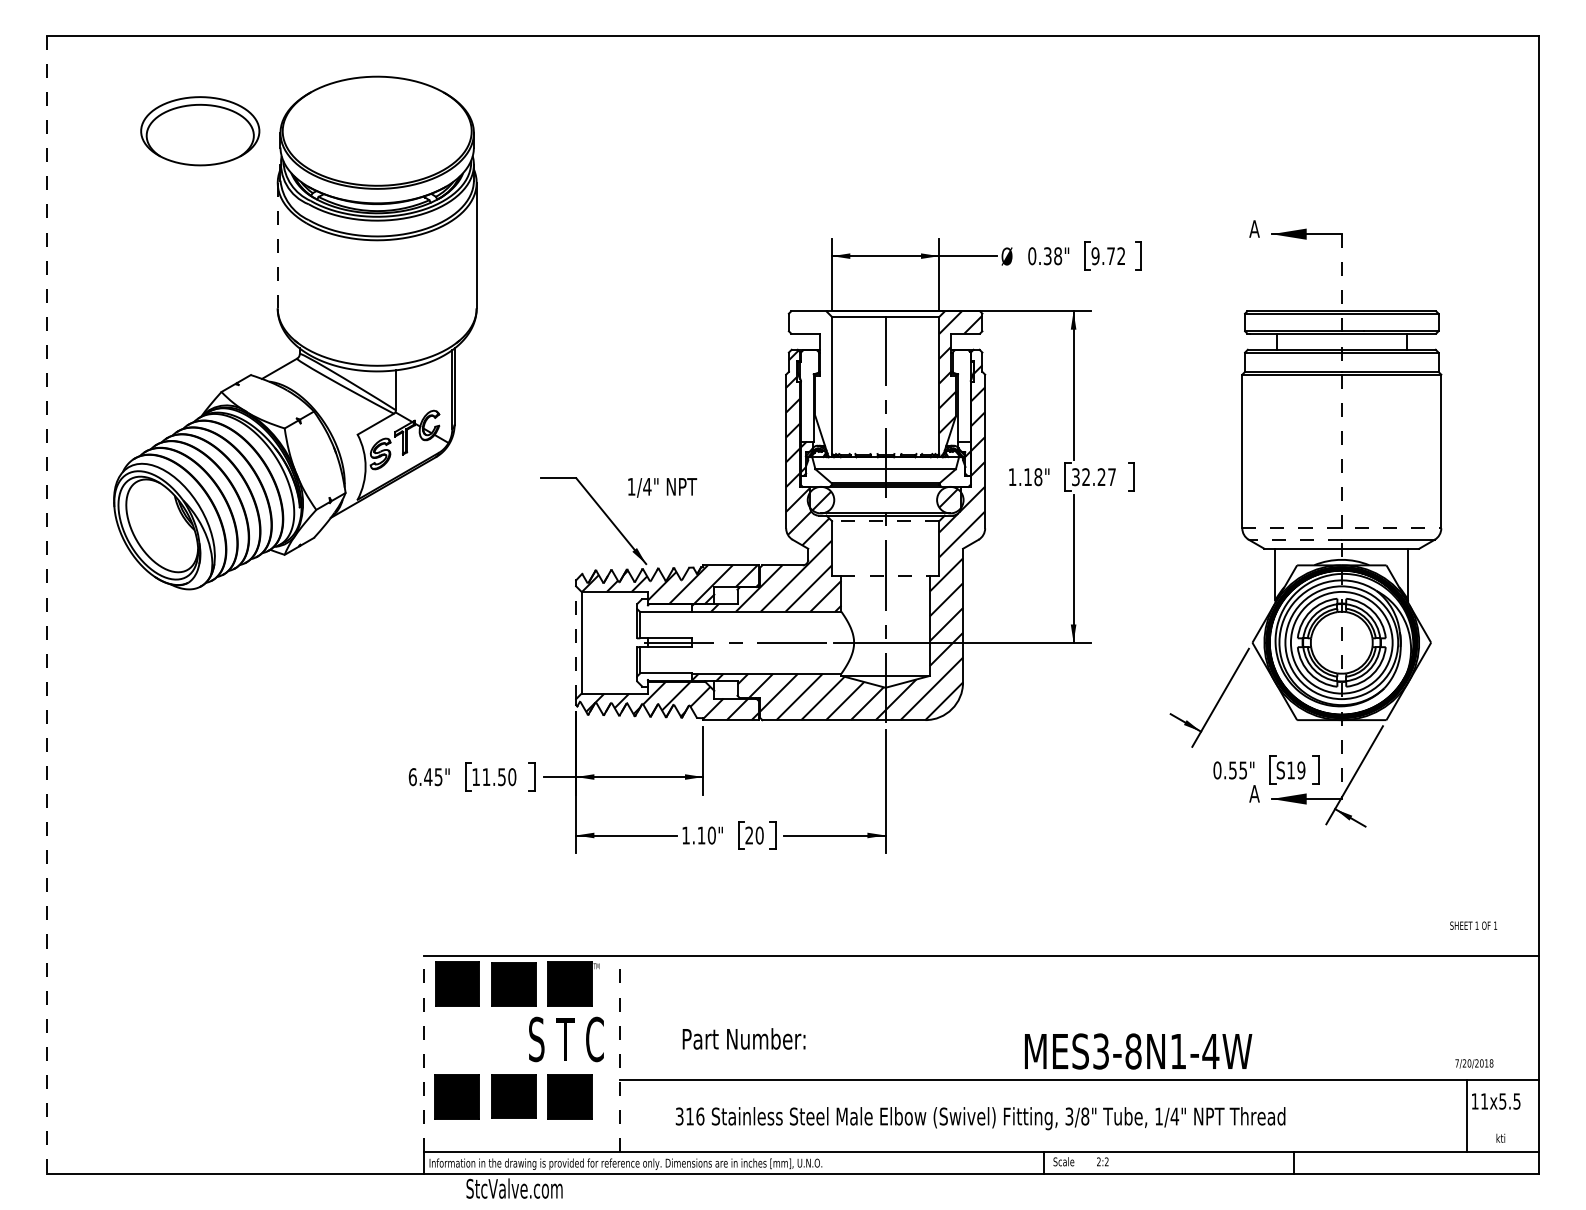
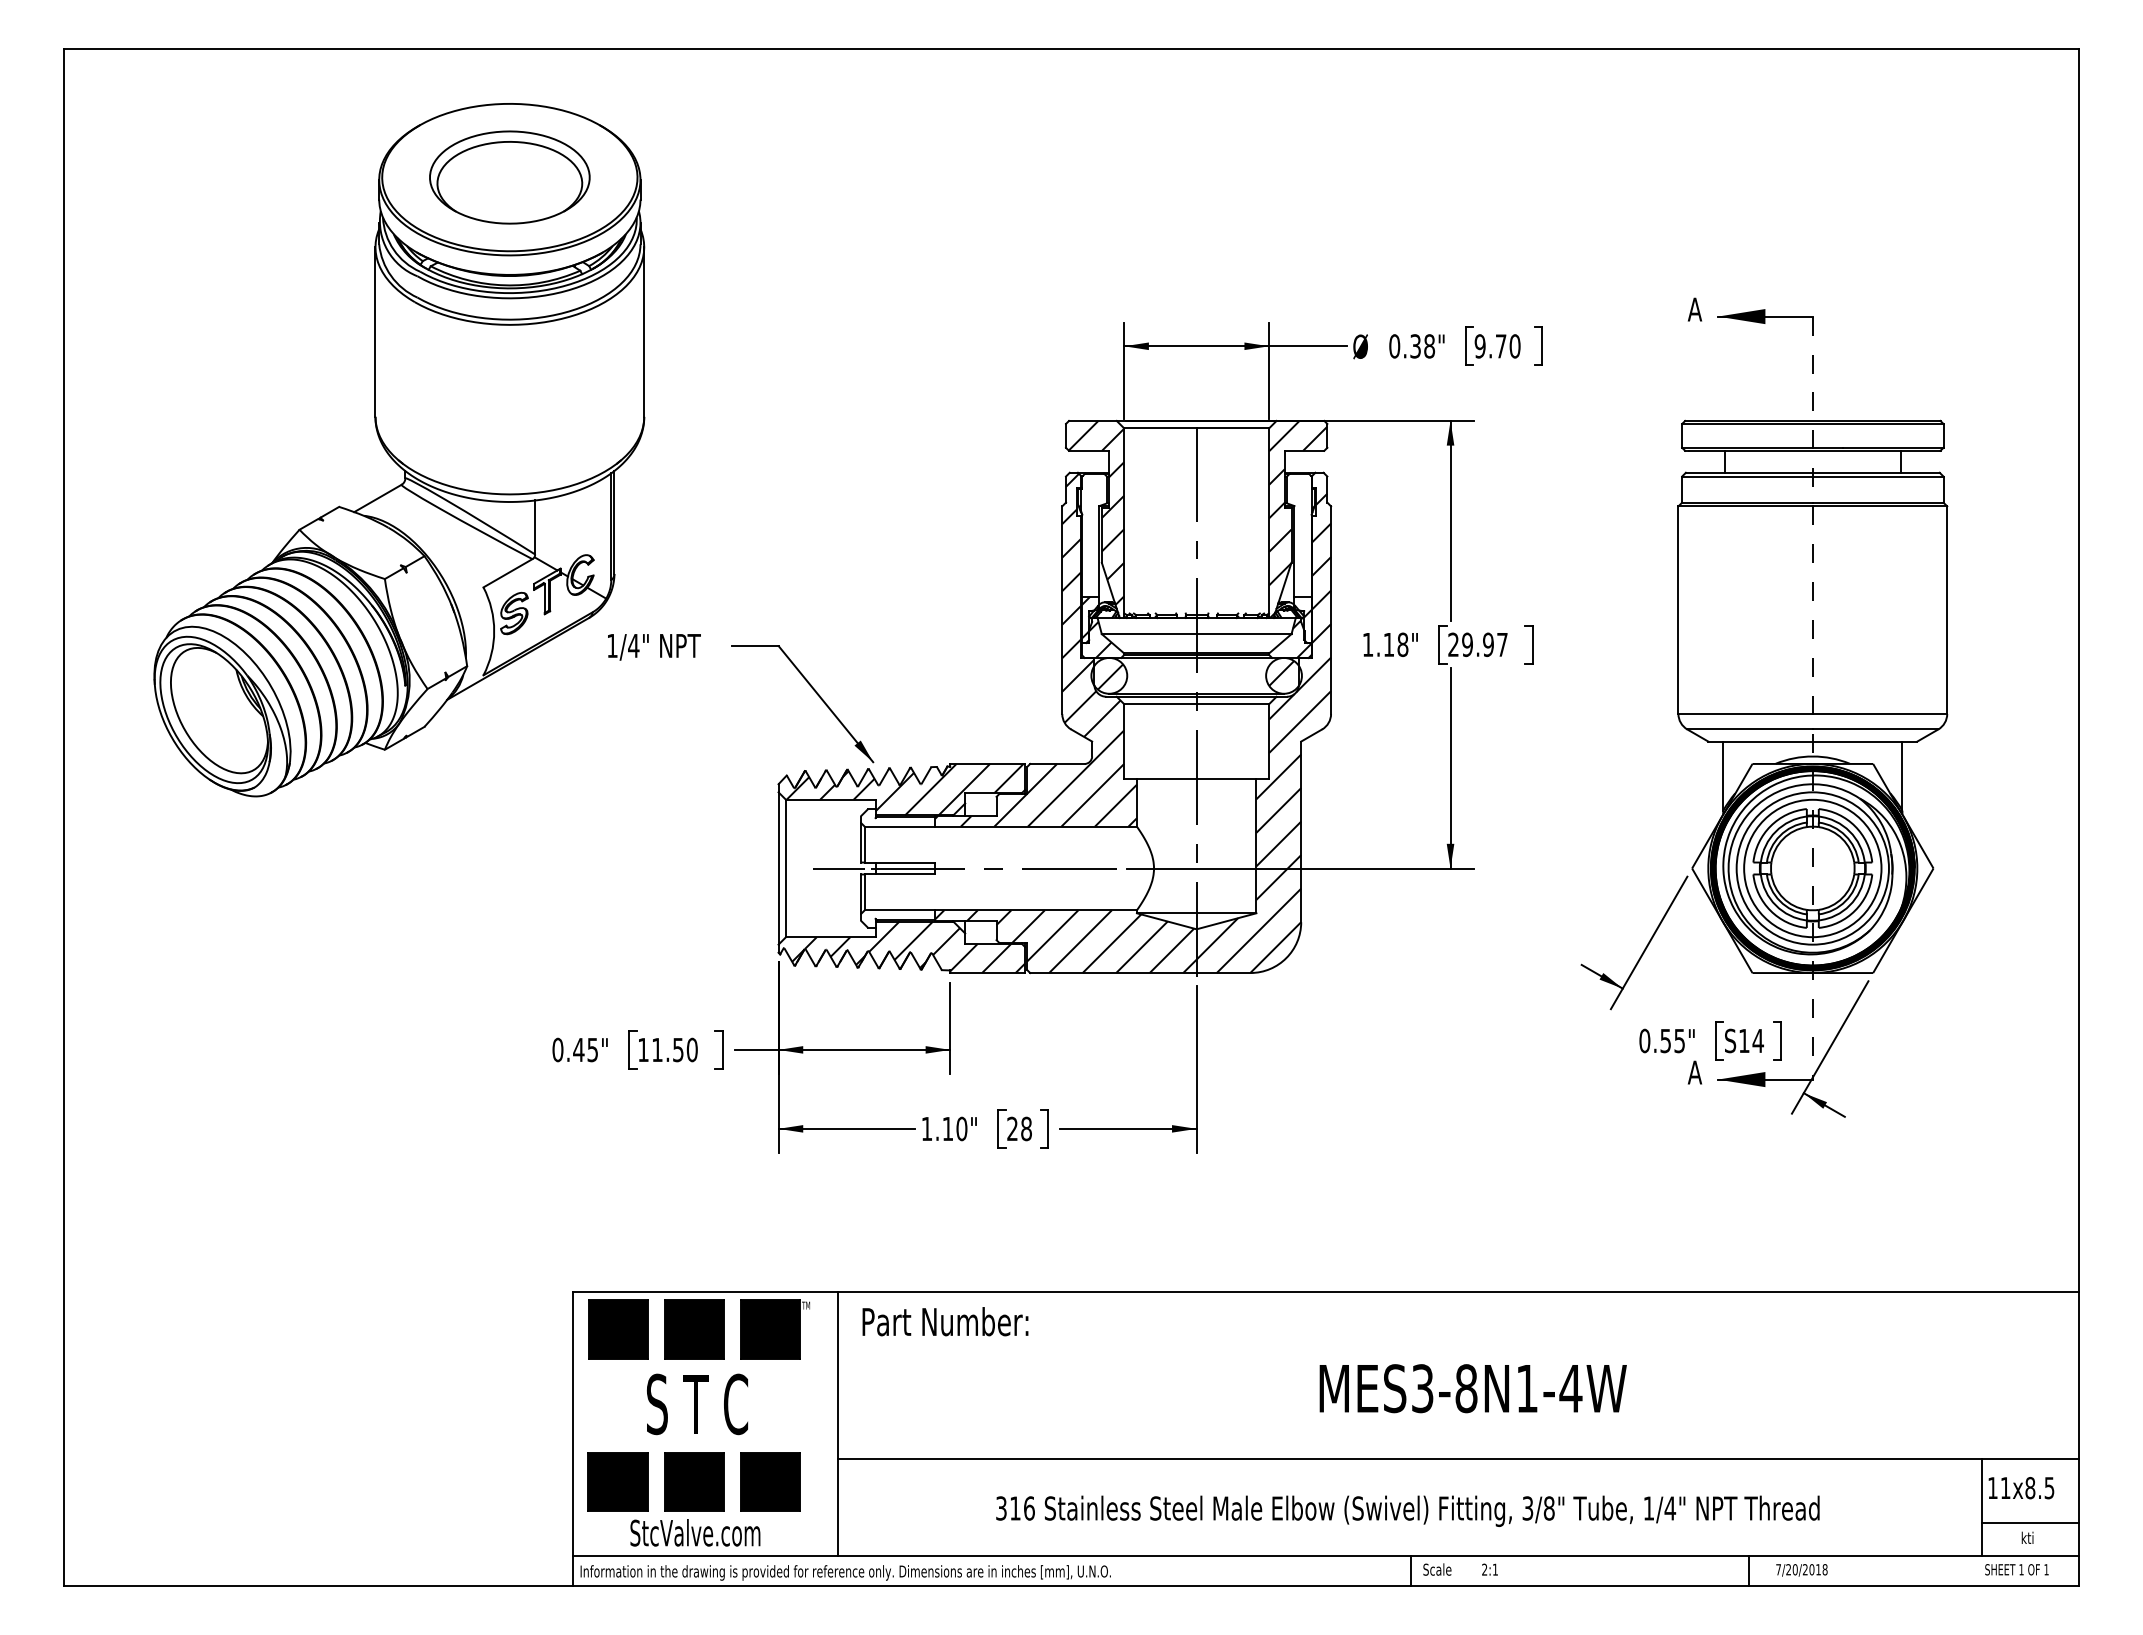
part: (200, 131) -> (509, 177), moved
line: (277, 245) -> (375, 332), dashed -> solid
text: (1120, 256) -> (1514, 346), 9.72 -> 9.70
hatch: (811, 379) -> (1096, 512), added
hatch: (964, 472) -> (1302, 638), added
hatch: (813, 473) -> (1099, 639), added
text: (1088, 476) -> (1470, 644), 32.27 -> 29.97
text: (662, 488) -> (654, 647), moved
line: (885, 521) -> (1196, 704), dashed -> solid
line: (1342, 528) -> (1813, 713), dashed -> solid
line: (1295, 539) -> (1750, 729), dashed -> solid
line: (885, 576) -> (1196, 778), dashed -> solid
line: (47, 605) -> (64, 817), dashed -> solid
line: (576, 642) -> (778, 868), dashed -> solid
line: (621, 642) -> (839, 868), added
text: (1300, 770) -> (1757, 1040), S19 -> S14
text: (412, 776) -> (557, 1049), 6.45" -> 0.45"
text: (759, 835) -> (1026, 1128), 20 -> 28
text: (1473, 925) -> (2016, 1569), moved
text: (744, 1038) -> (945, 1321), moved
text: (566, 1039) -> (697, 1404), moved
text: (1137, 1051) -> (1472, 1388), moved
line: (424, 1053) -> (573, 1423), dashed -> solid
line: (619, 1053) -> (837, 1423), dashed -> solid
text: (1474, 1063) -> (1801, 1570), moved
text: (1502, 1101) -> (2030, 1487), 11x5.5 -> 11x8.5
text: (980, 1118) -> (1407, 1510), moved
line: (1502, 1126) -> (2029, 1522), added
text: (1106, 1161) -> (1494, 1569), 2:2 -> 2:1
text: (514, 1188) -> (695, 1532), moved

